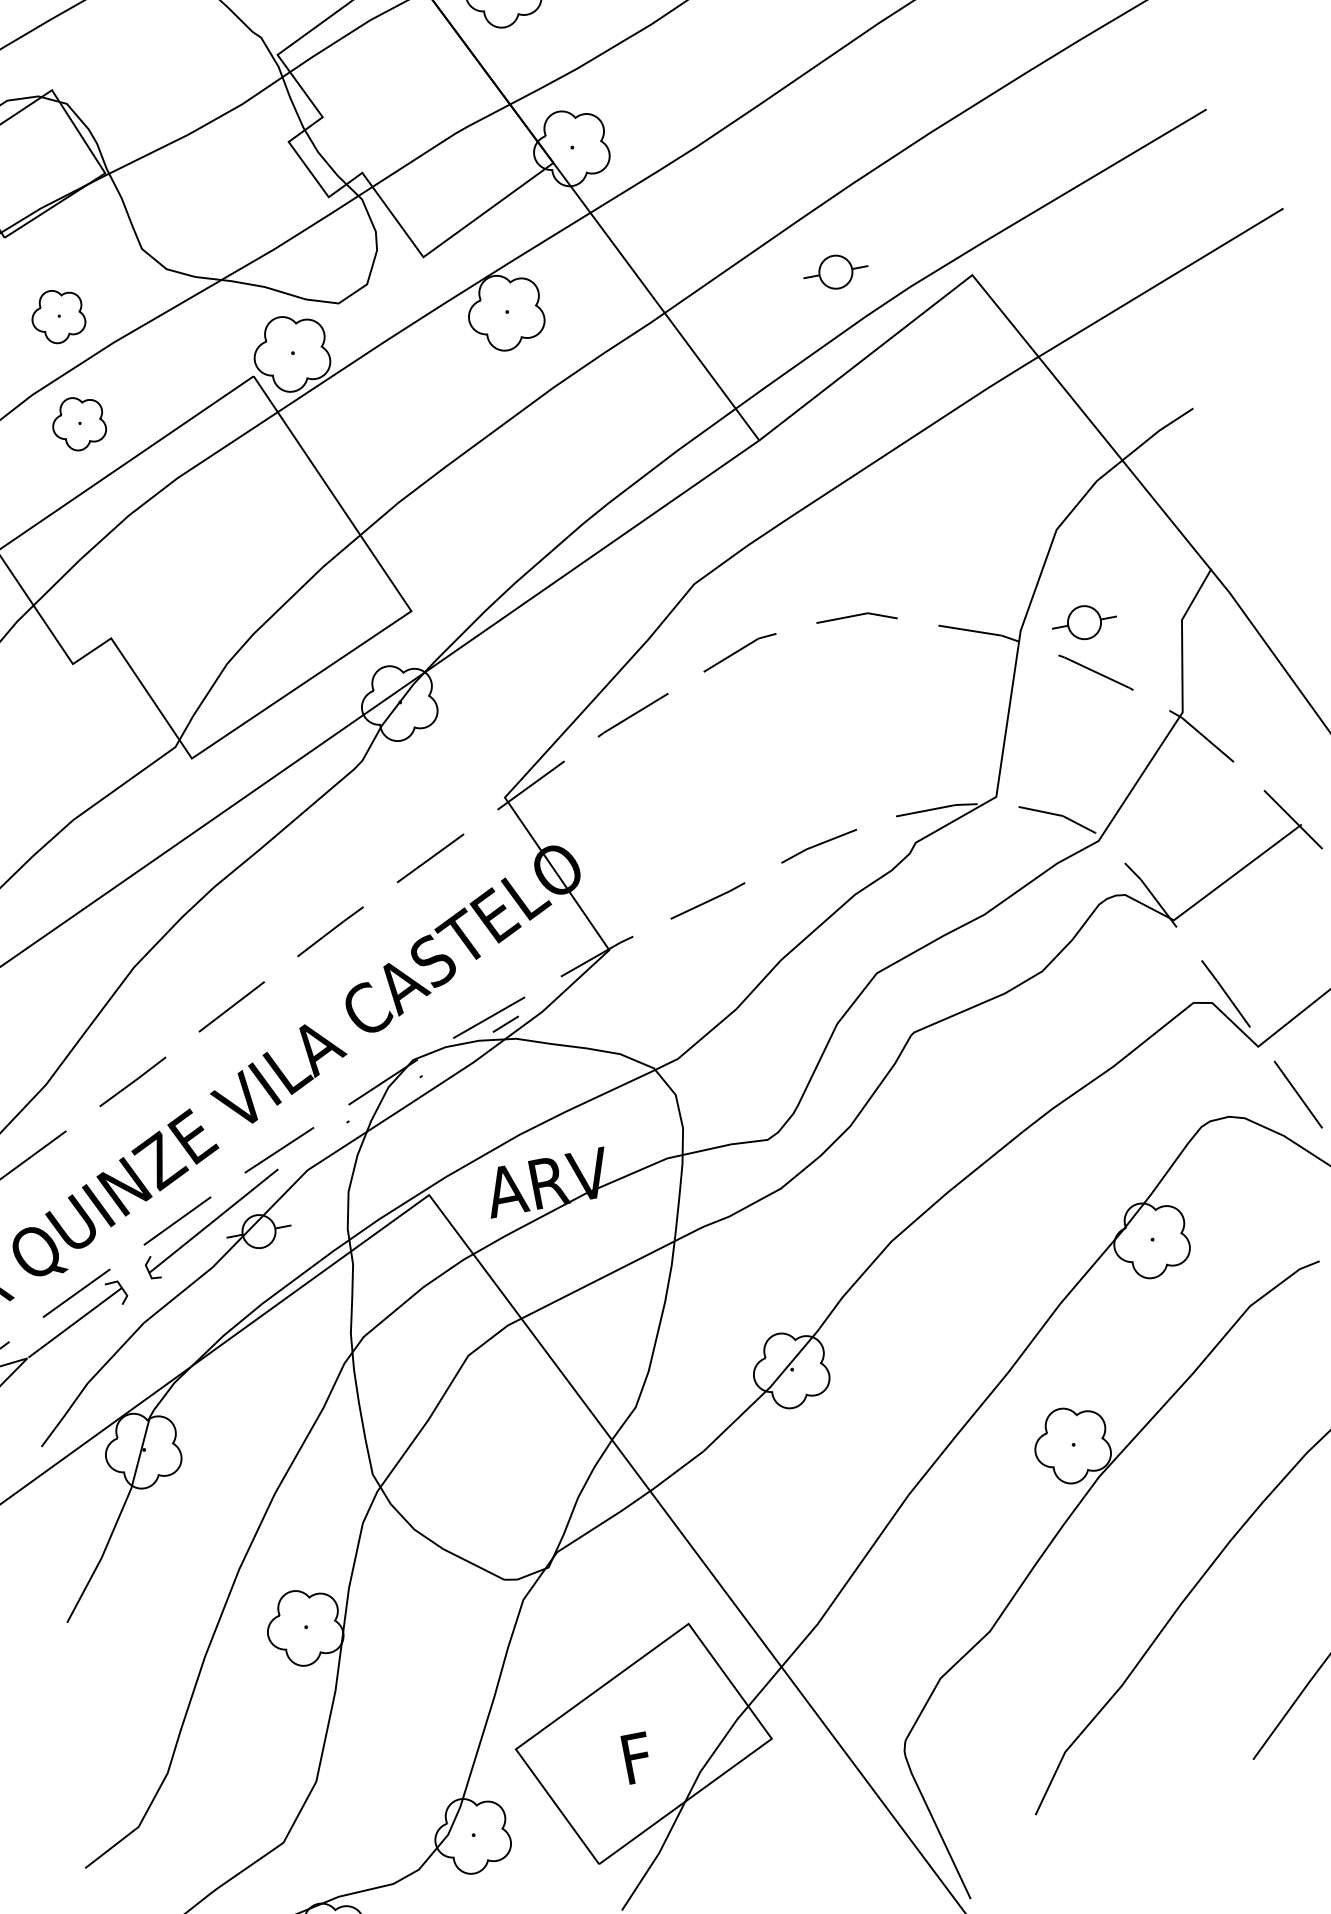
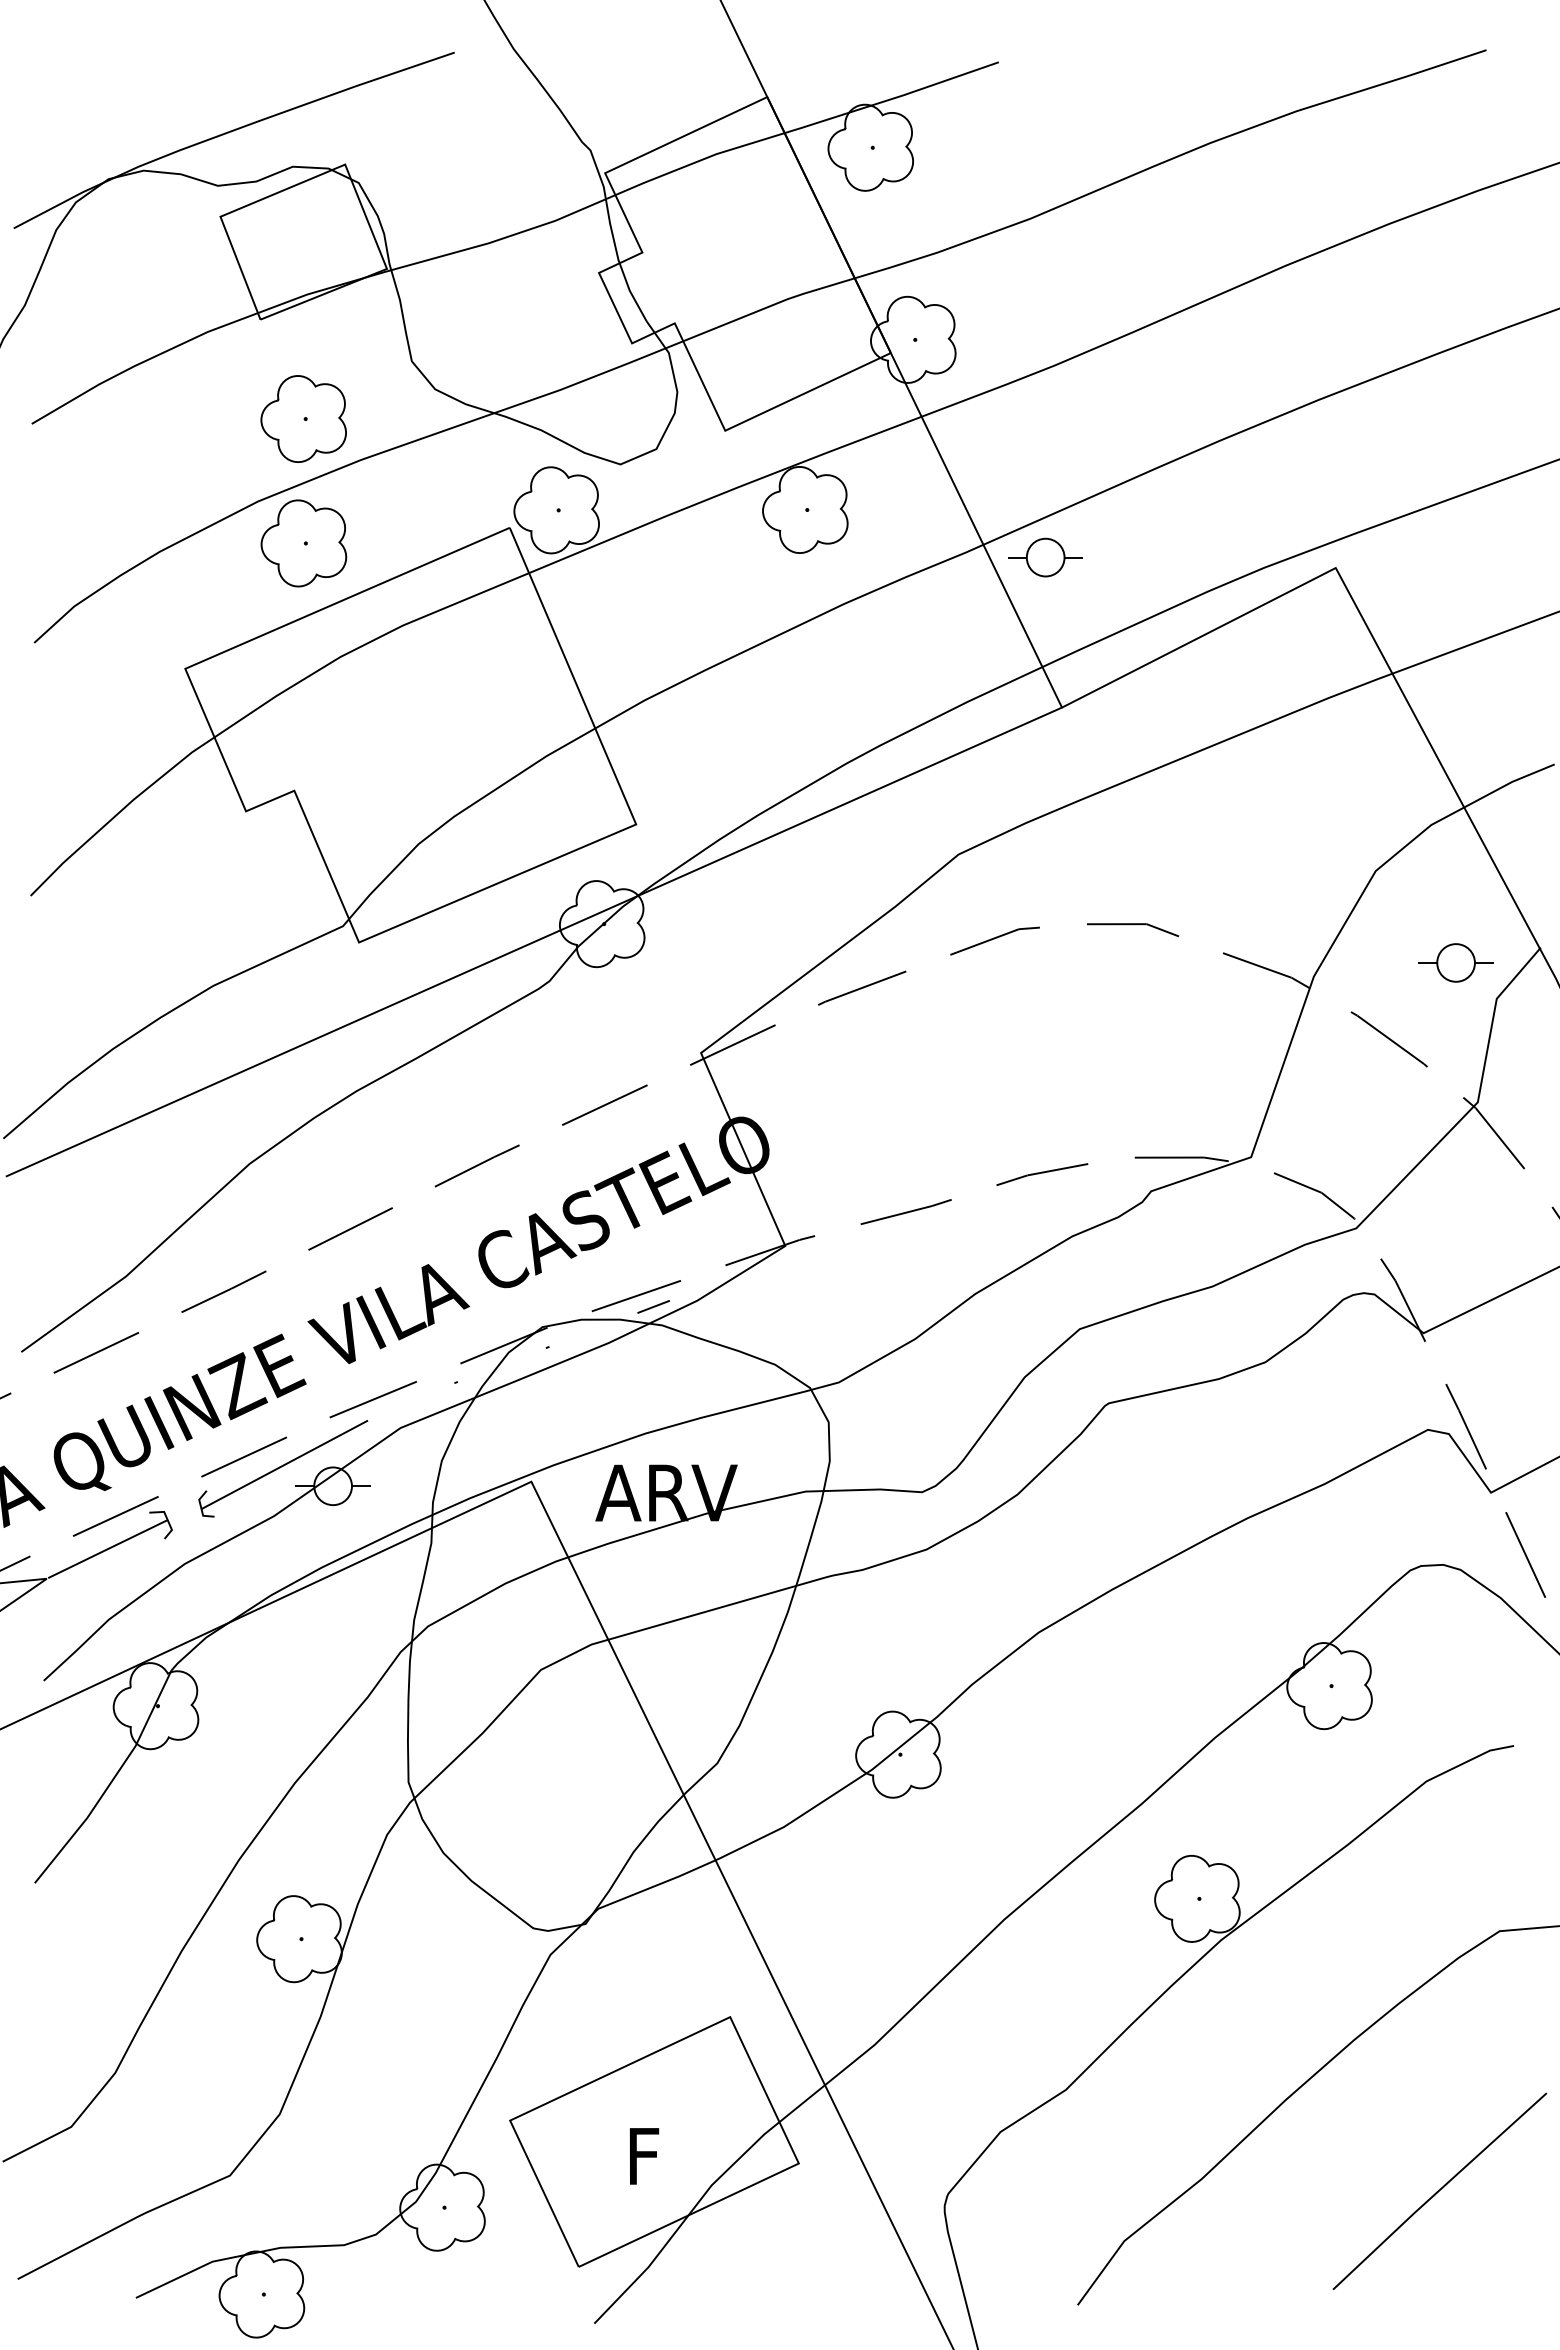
part: (835, 272) -> (1045, 557), moved
part: (57, 315) -> (303, 418), size x1.43
part: (78, 423) -> (303, 543), size x1.43
part: (1083, 622) -> (1455, 962), moved

